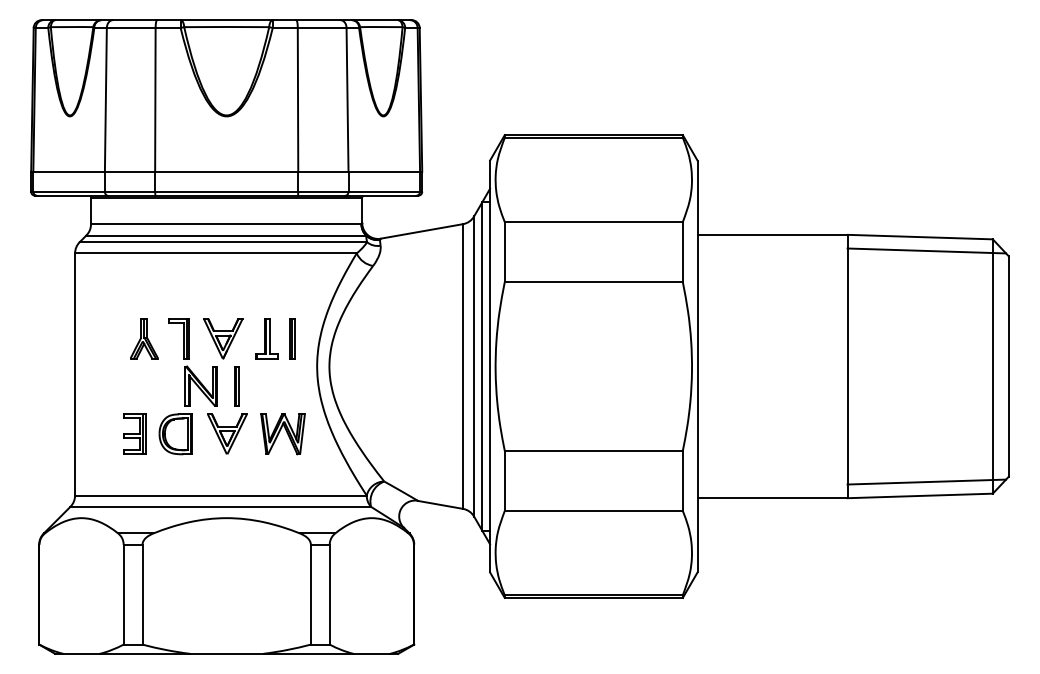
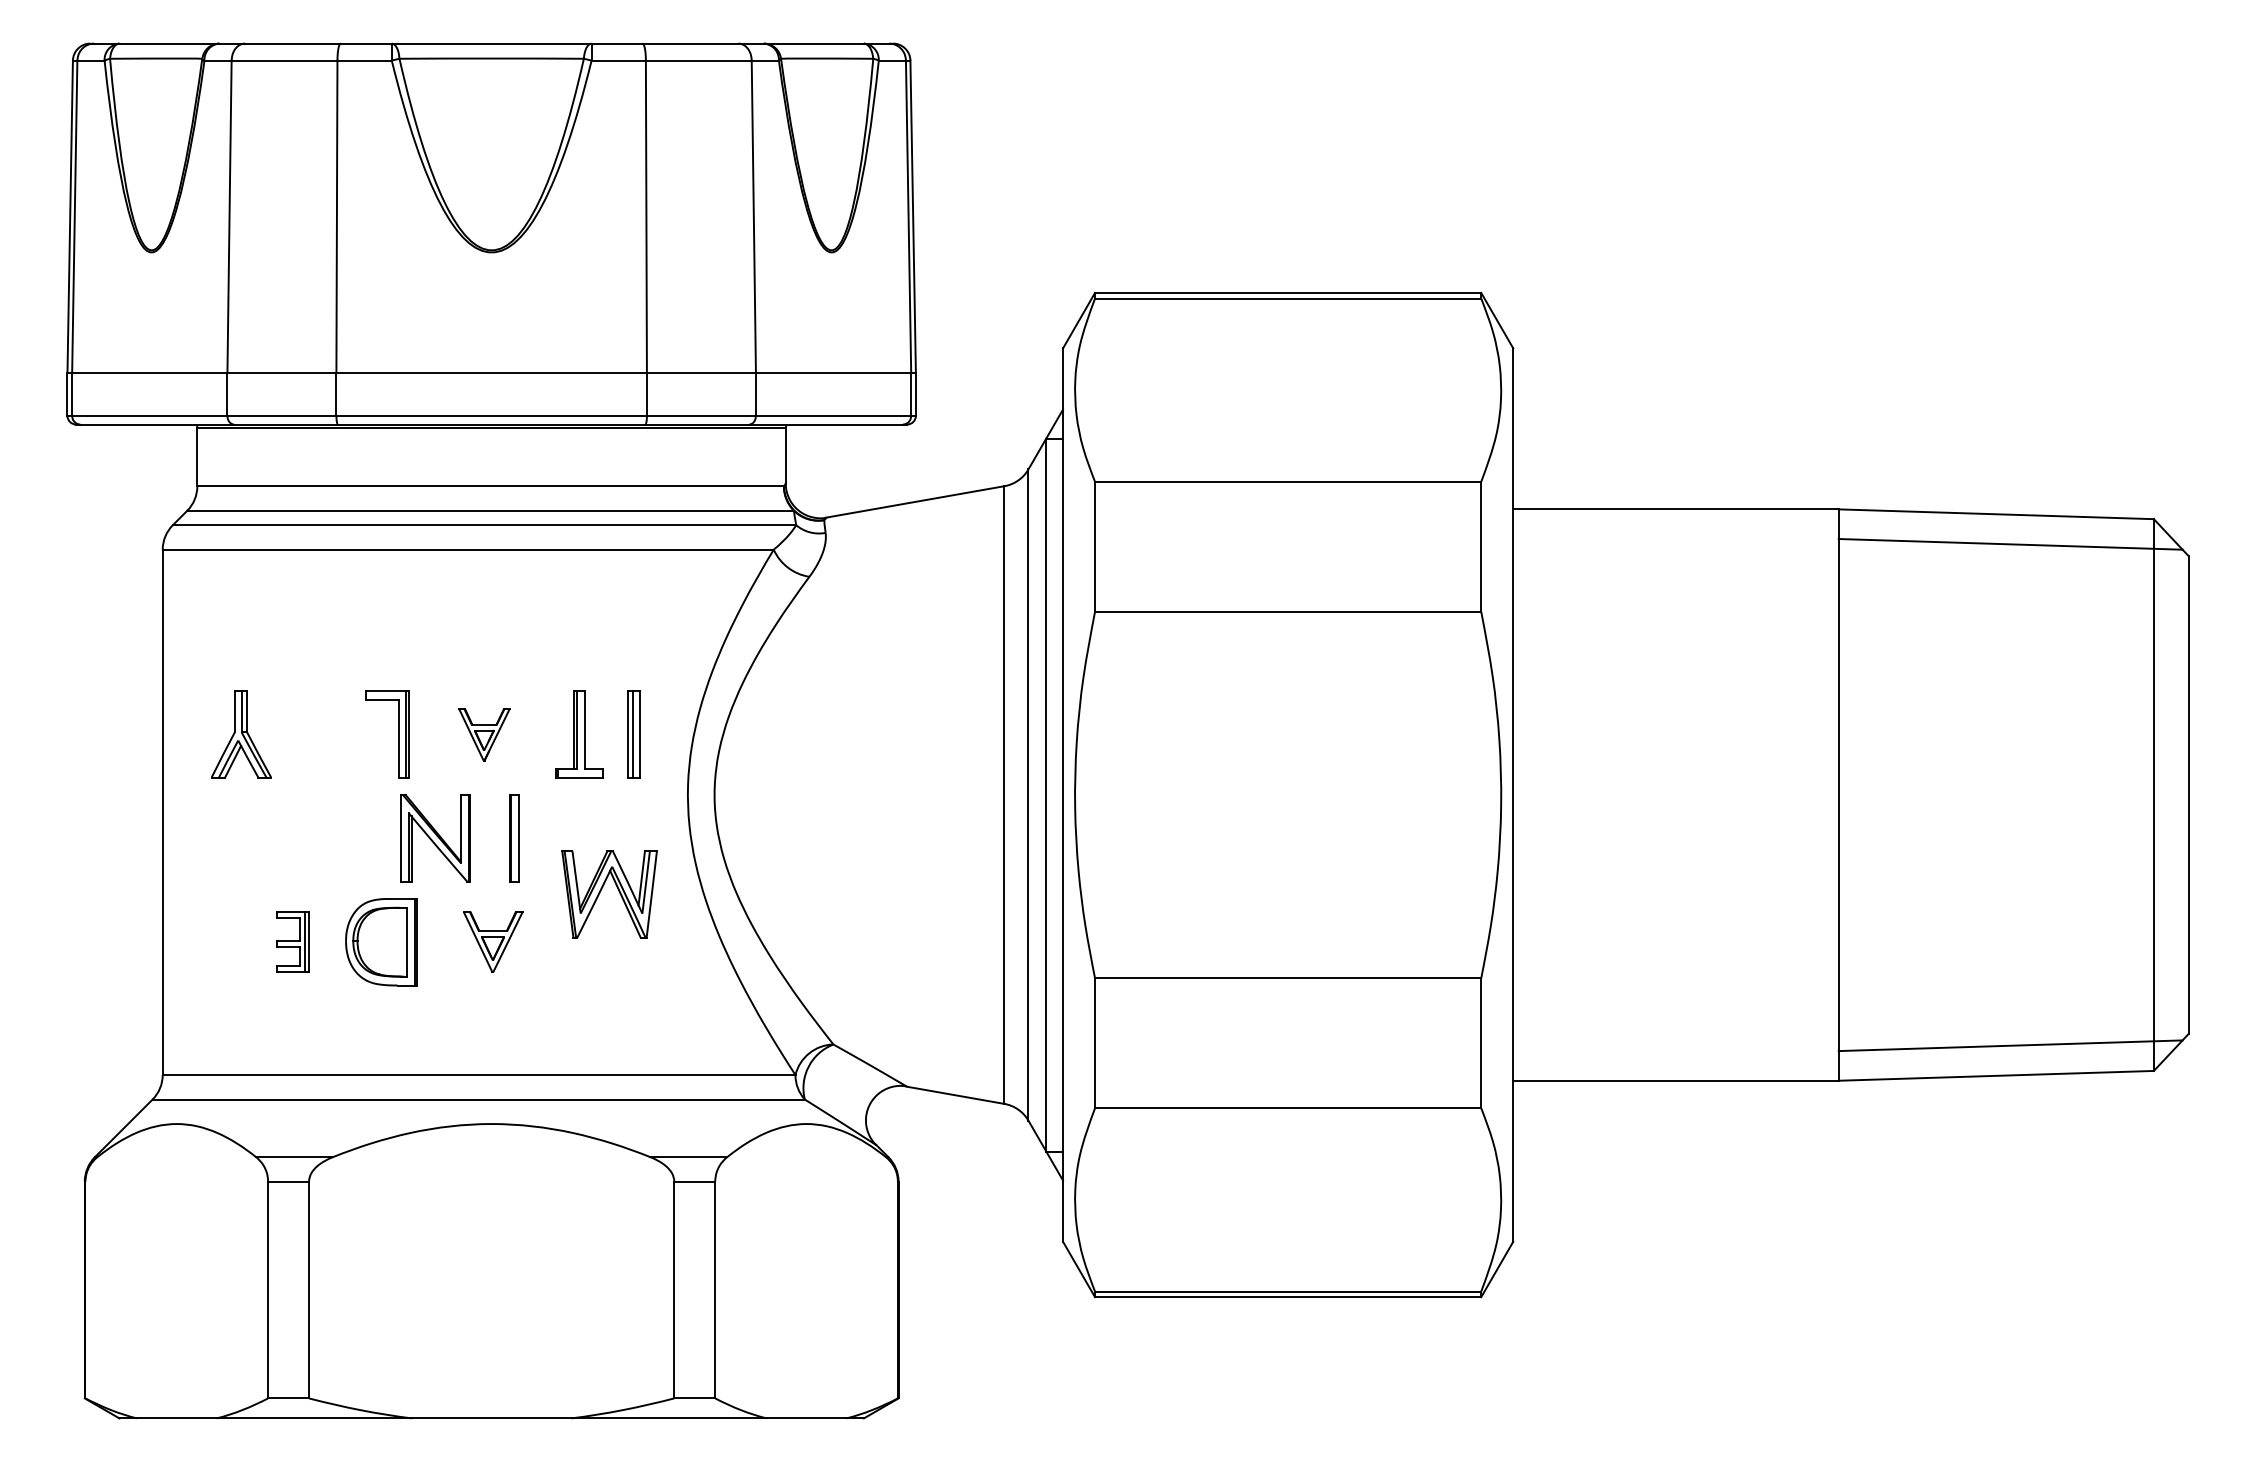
part: (144, 338) -> (241, 734), moved
part: (223, 338) -> (484, 734), size x0.6
part: (134, 433) -> (291, 940), size x0.7
part: (227, 433) -> (493, 940), size x0.7
part: (282, 434) -> (608, 894), moved

